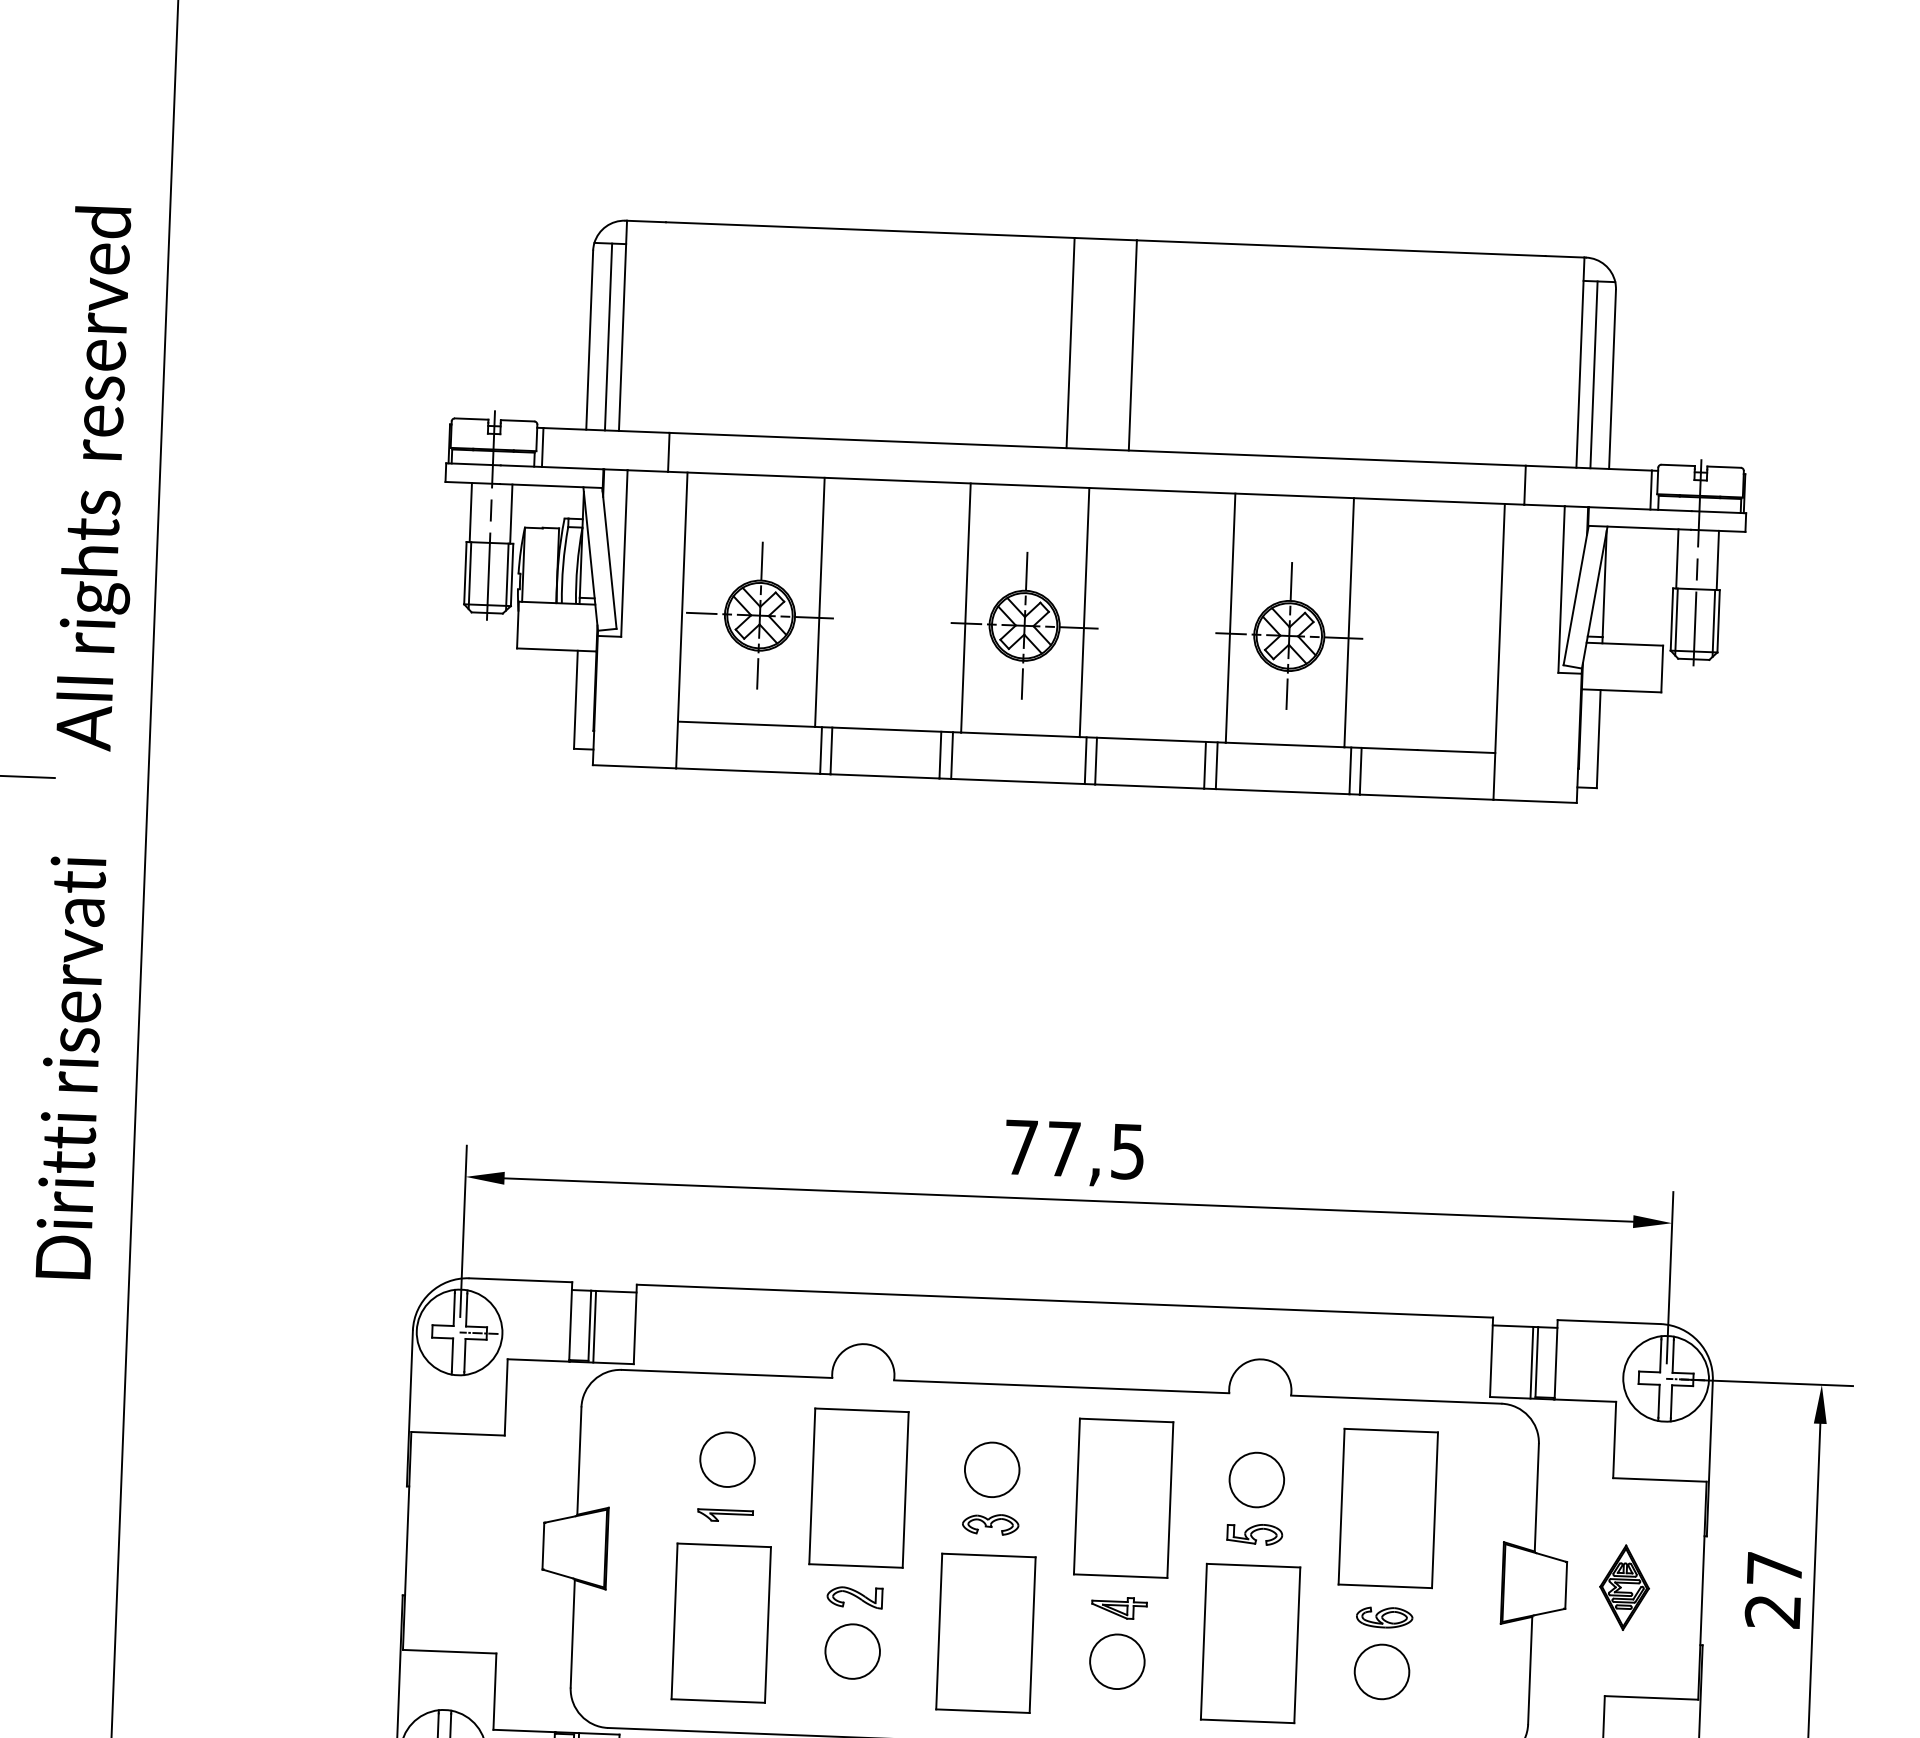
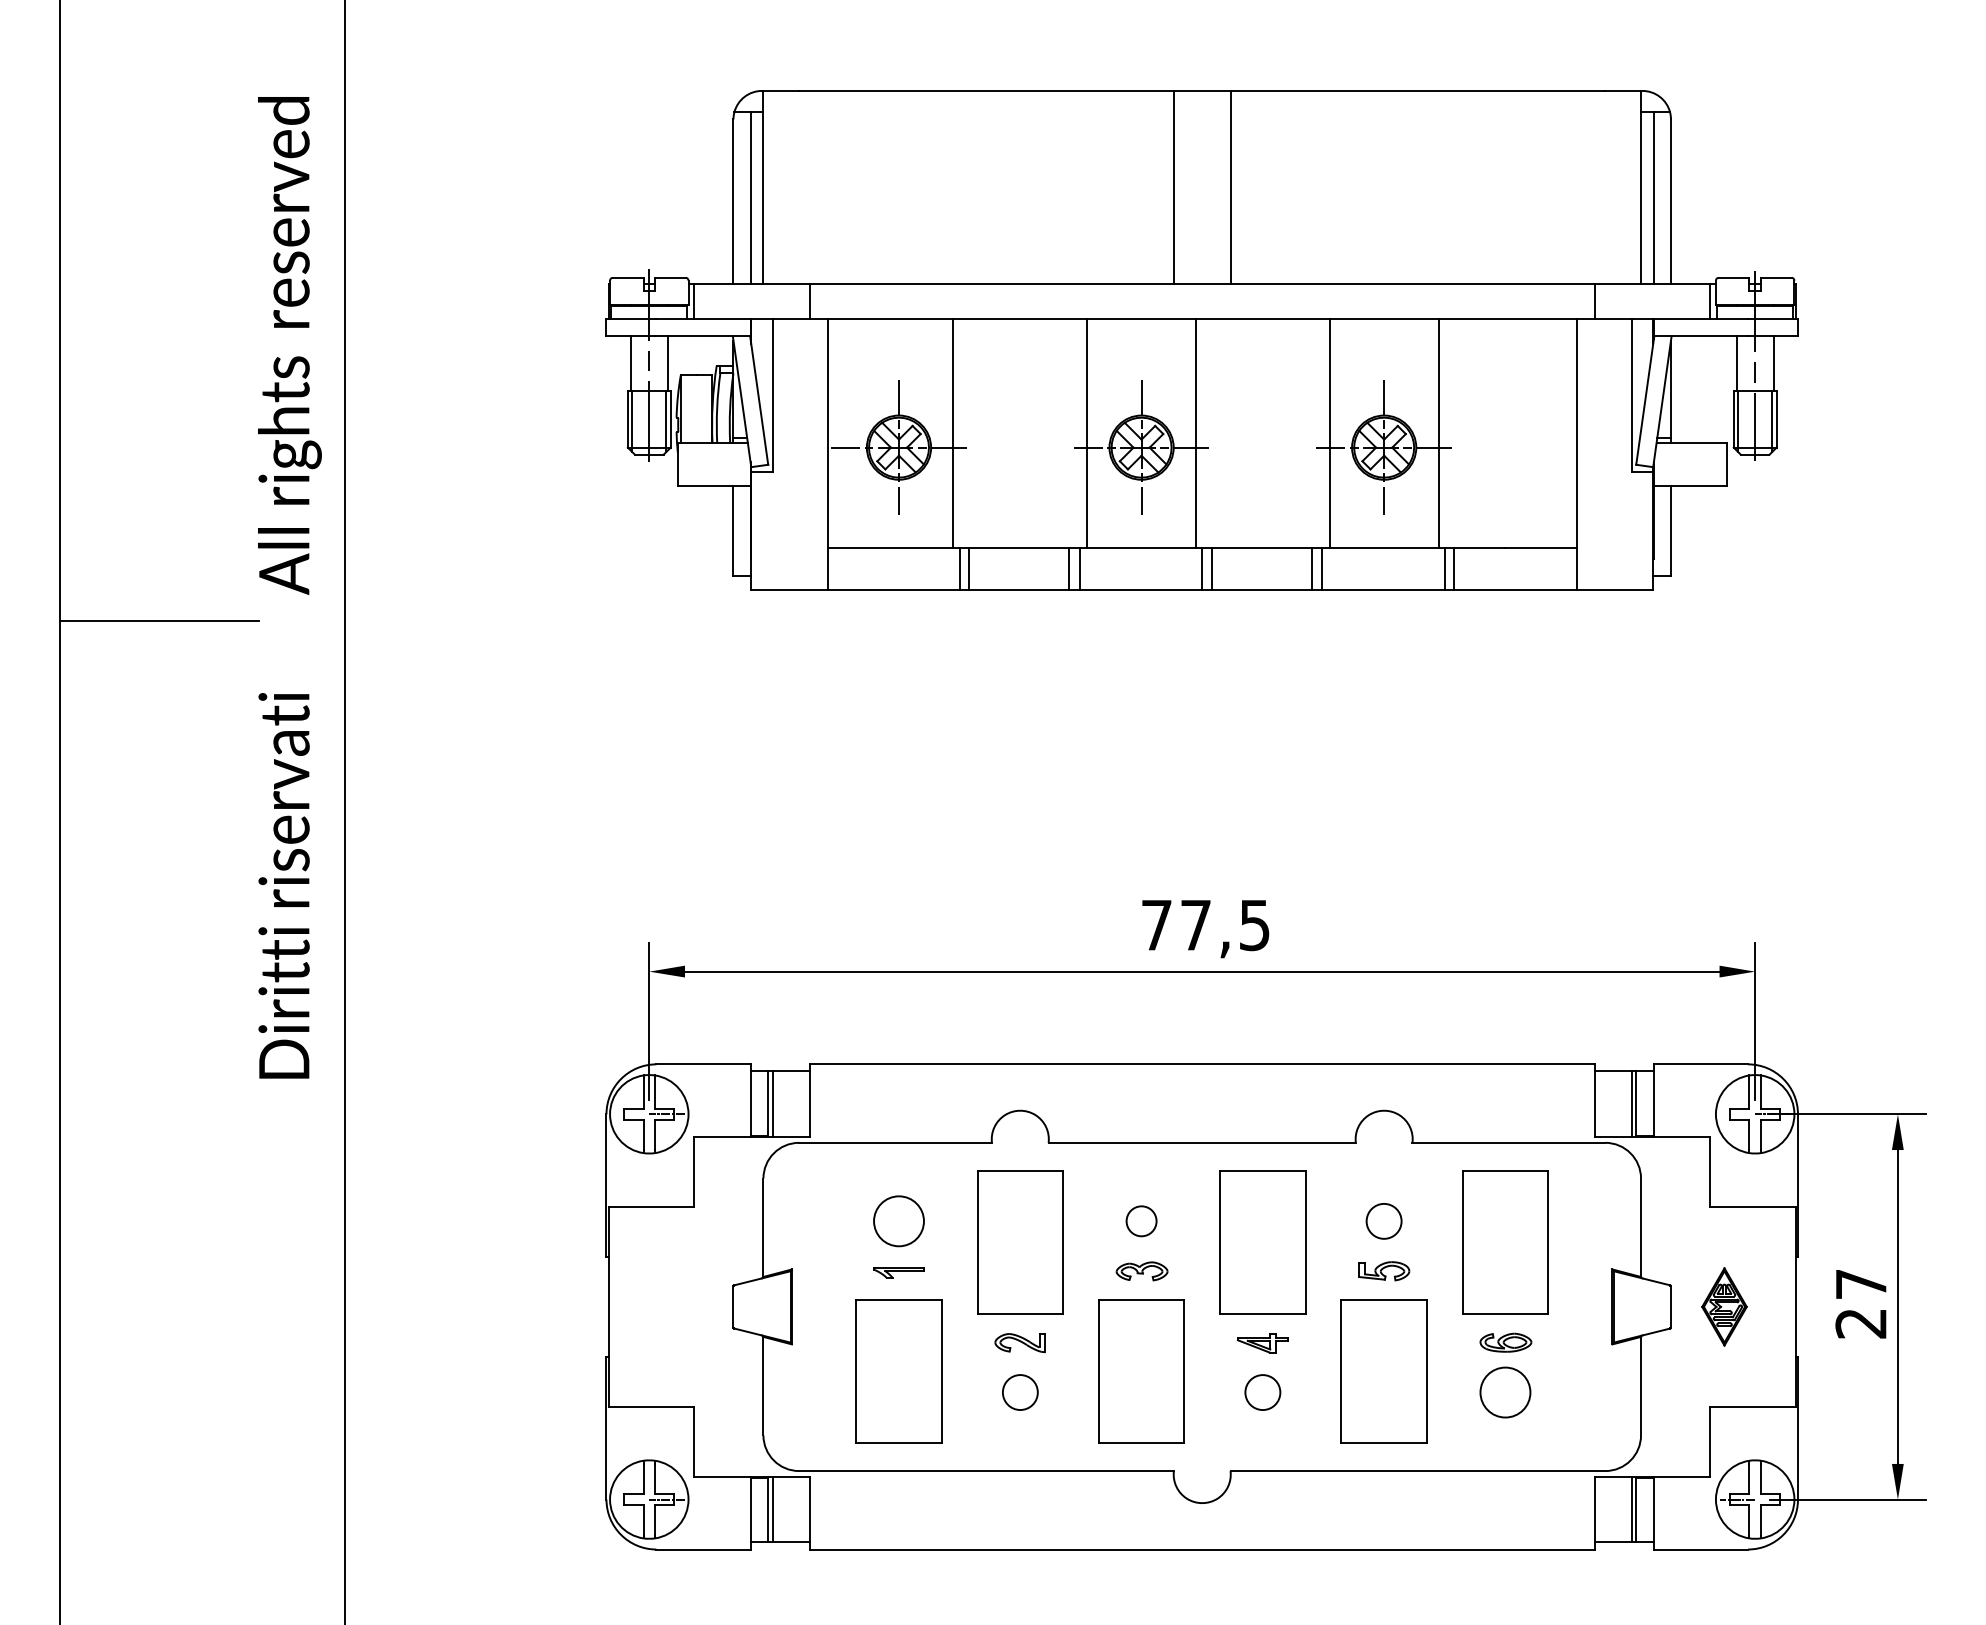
circle: (992, 1470) -> (1141, 1221), size x0.6
circle: (1256, 1480) -> (1383, 1221), size x0.7
circle: (852, 1651) -> (1020, 1392), size x0.7
circle: (1116, 1661) -> (1262, 1392), size x0.7

